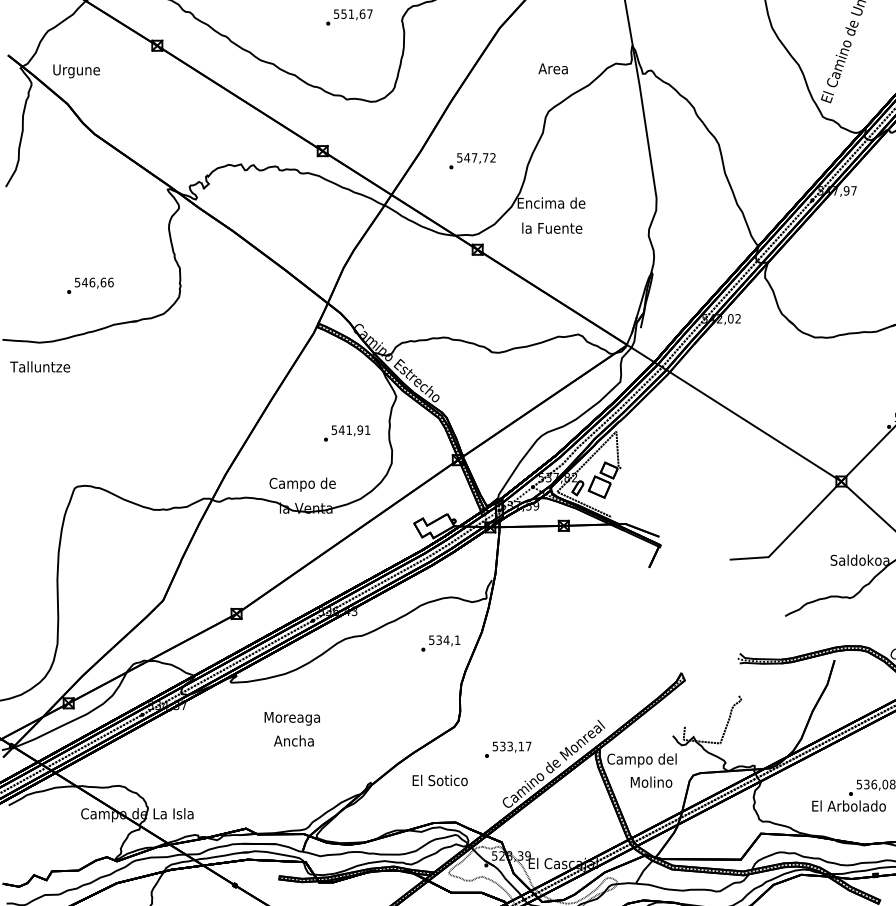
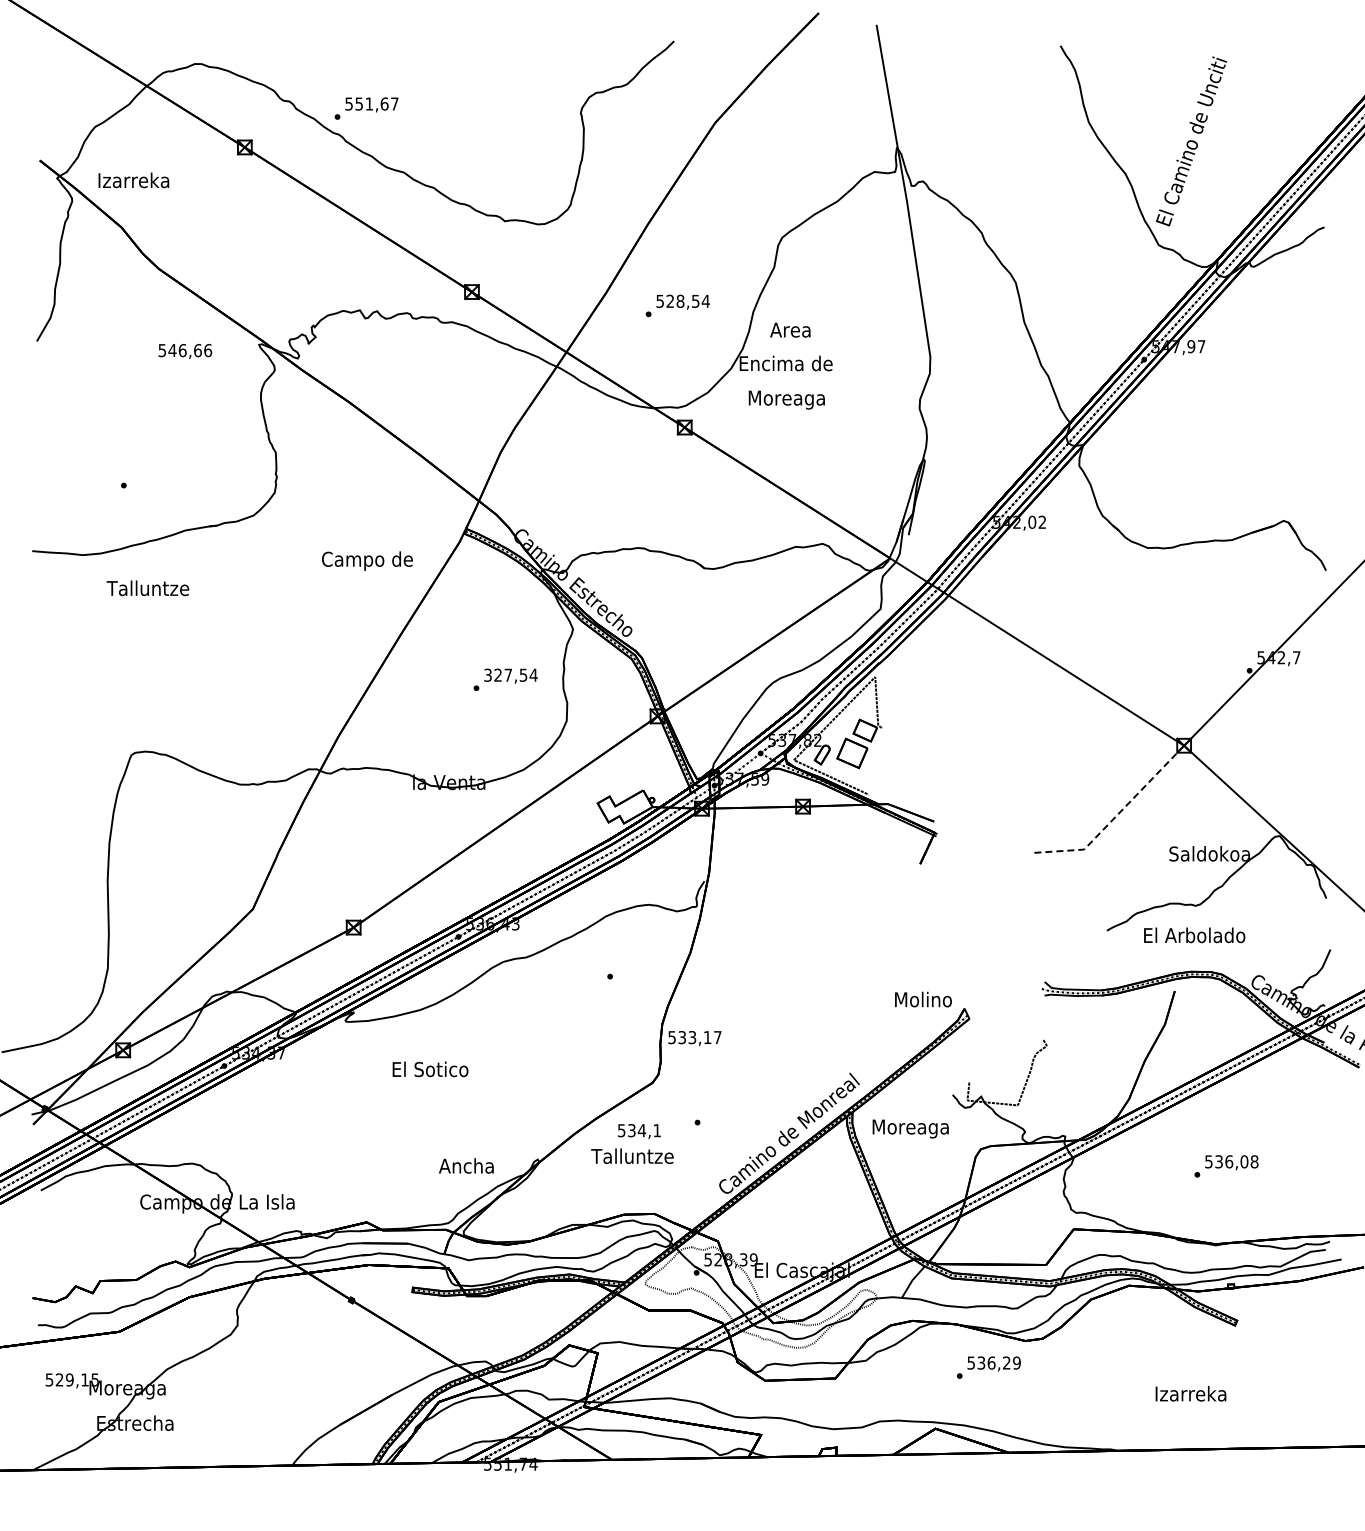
text: (349, 17) -> (366, 108), moved
text: (553, 68) -> (790, 329), moved
text: (76, 71) -> (133, 182), Urgune -> Izarreka
text: (479, 157) -> (687, 300), 547,72 -> 528,54
text: (551, 229) -> (786, 399), la Fuente -> Moreaga
text: (94, 283) -> (185, 351), moved
text: (39, 367) -> (147, 588), moved
text: (350, 429) -> (510, 674), 541,91 -> 327,54
text: (302, 484) -> (367, 560), moved
line: (791, 533) -> (1115, 817), solid -> dashed
text: (444, 640) -> (639, 1131), moved
text: (292, 718) -> (430, 1071), Moreaga -> El Sotico
text: (293, 740) -> (466, 1165), moved
text: (511, 747) -> (694, 1038), moved
text: (641, 760) -> (909, 1128), Campo del -> Moreaga
text: (439, 779) -> (632, 1155), El Sotico -> Talluntze
text: (651, 782) -> (923, 999), moved
text: (848, 806) -> (1194, 935), moved

